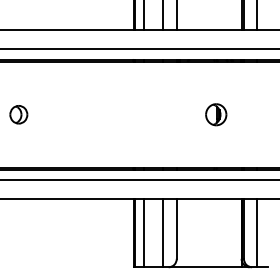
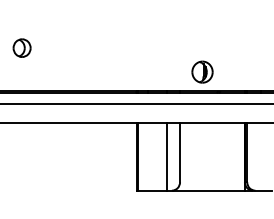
part: (18, 114) -> (21, 47), moved
part: (216, 114) -> (202, 71), moved
line: (144, 233) -> (147, 156), removed
line: (257, 233) -> (260, 156), removed

